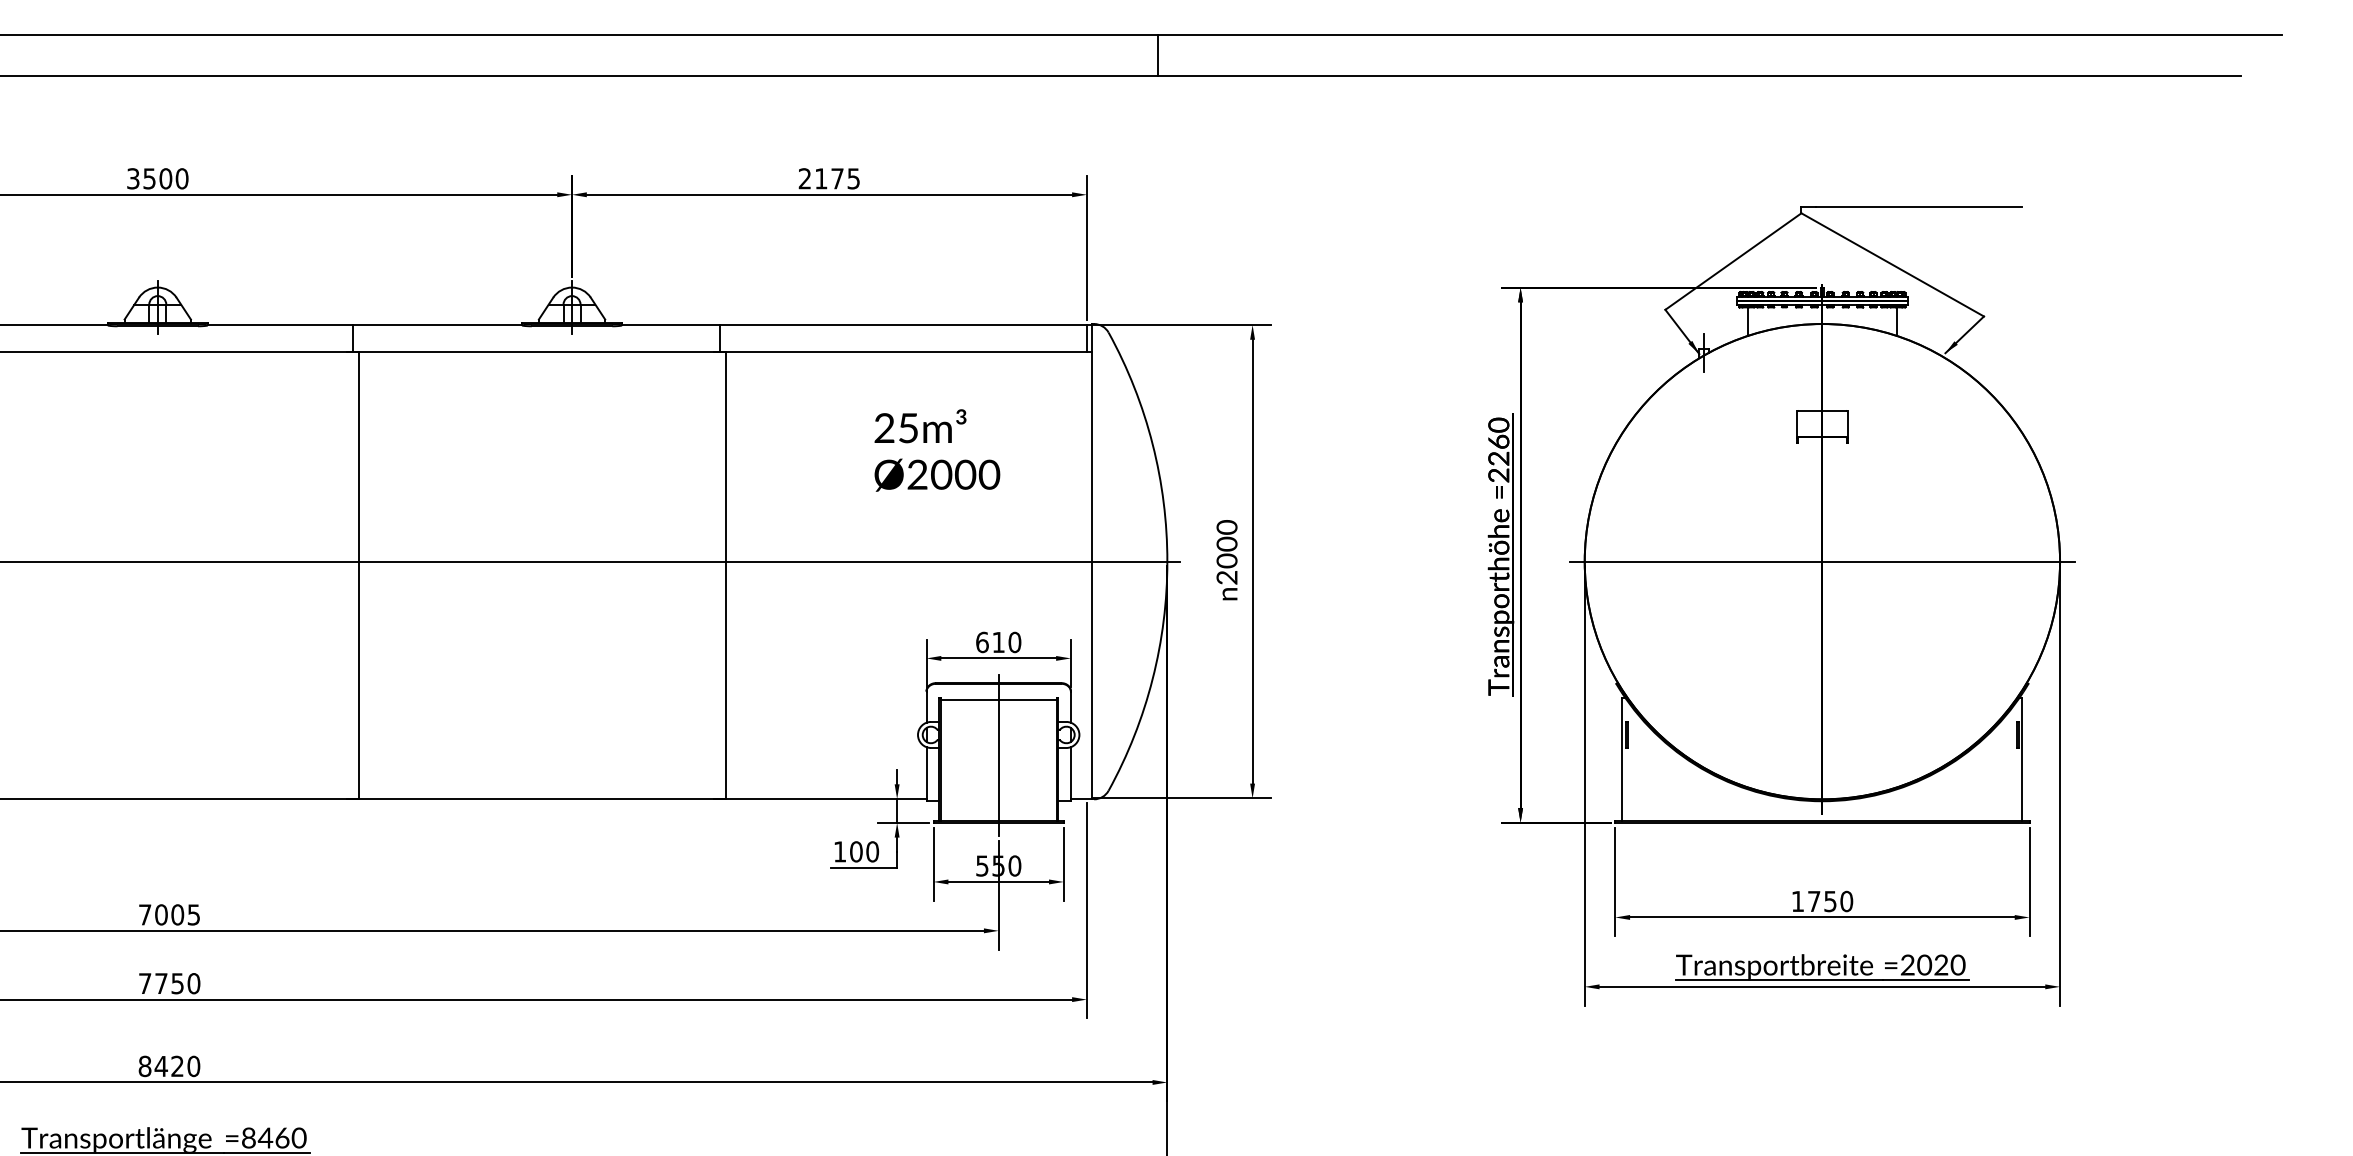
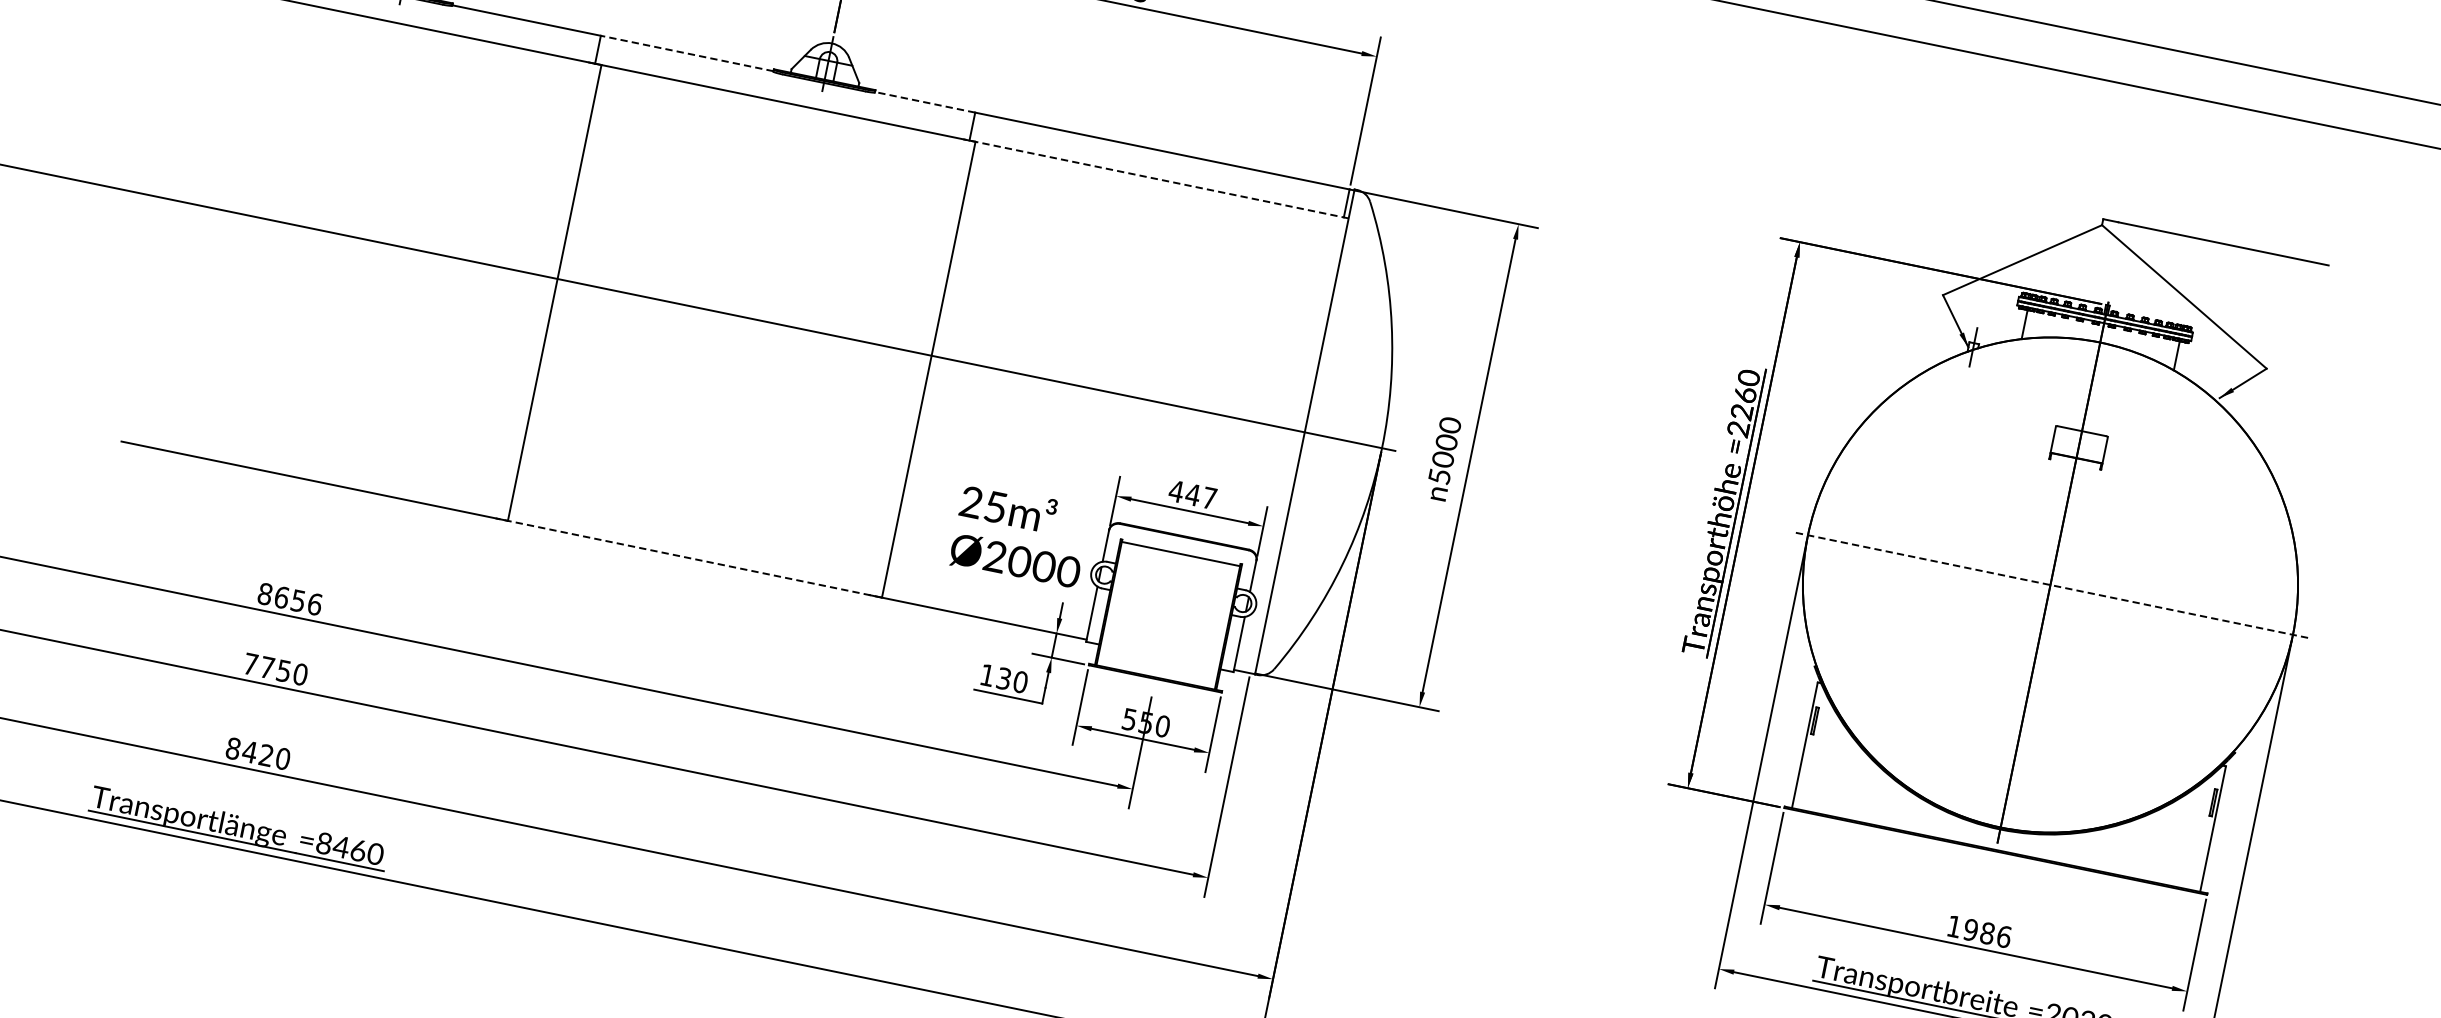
line: (437, 324) -> (687, 52), solid -> dashed
line: (670, 324) -> (924, 101), solid -> dashed
line: (902, 352) -> (1155, 178), solid -> dashed
text: (937, 450) -> (1020, 536), moved
line: (1821, 561) -> (2049, 584), solid -> dashed
text: (1226, 577) -> (1439, 476), 2000 -> 5000
text: (998, 642) -> (1192, 494), 610 -> 447
line: (998, 755) -> (1169, 610), removed
line: (536, 799) -> (688, 558), solid -> dashed
text: (856, 851) -> (1004, 678), 100 -> 130
text: (1830, 901) -> (1987, 933), 1750 -> 1986
text: (169, 914) -> (290, 598), 7005 -> 8656

